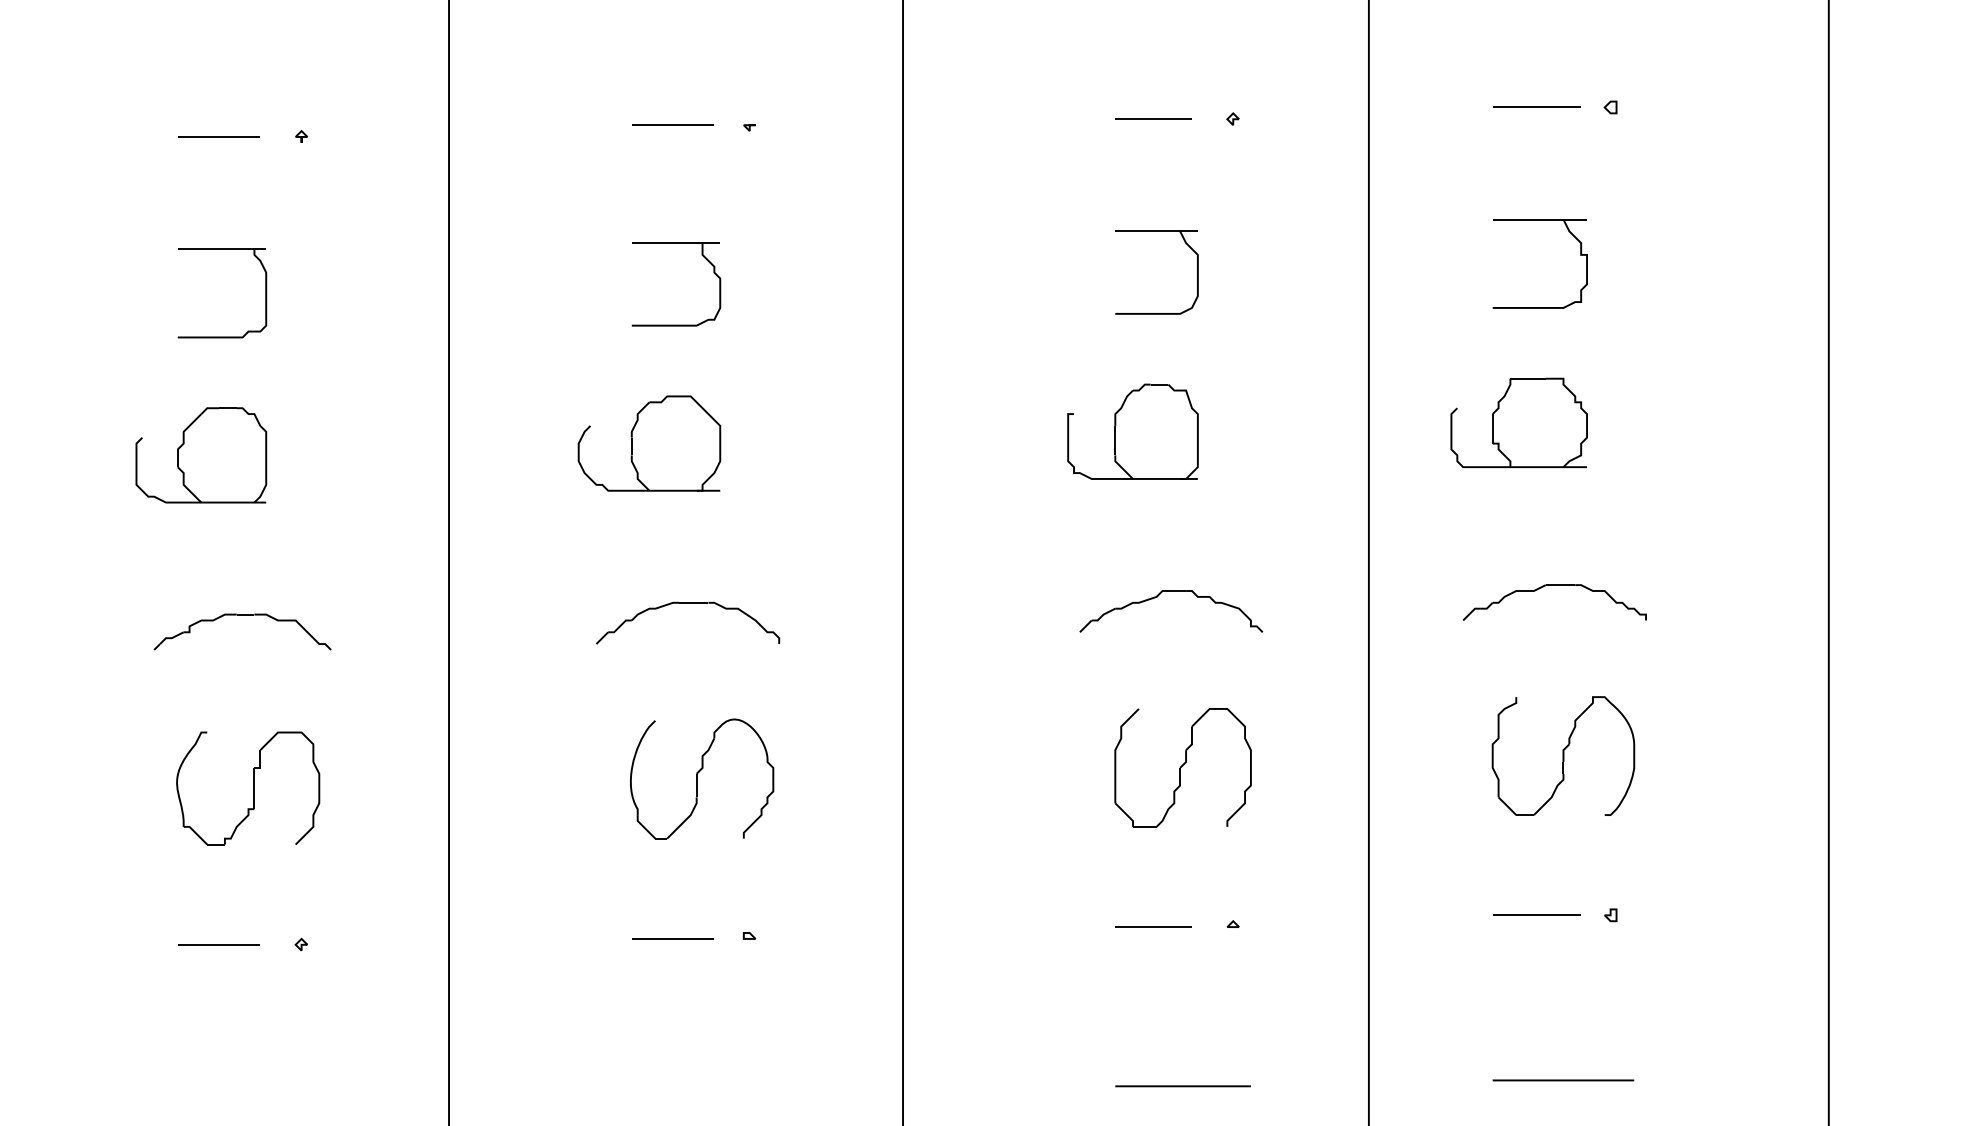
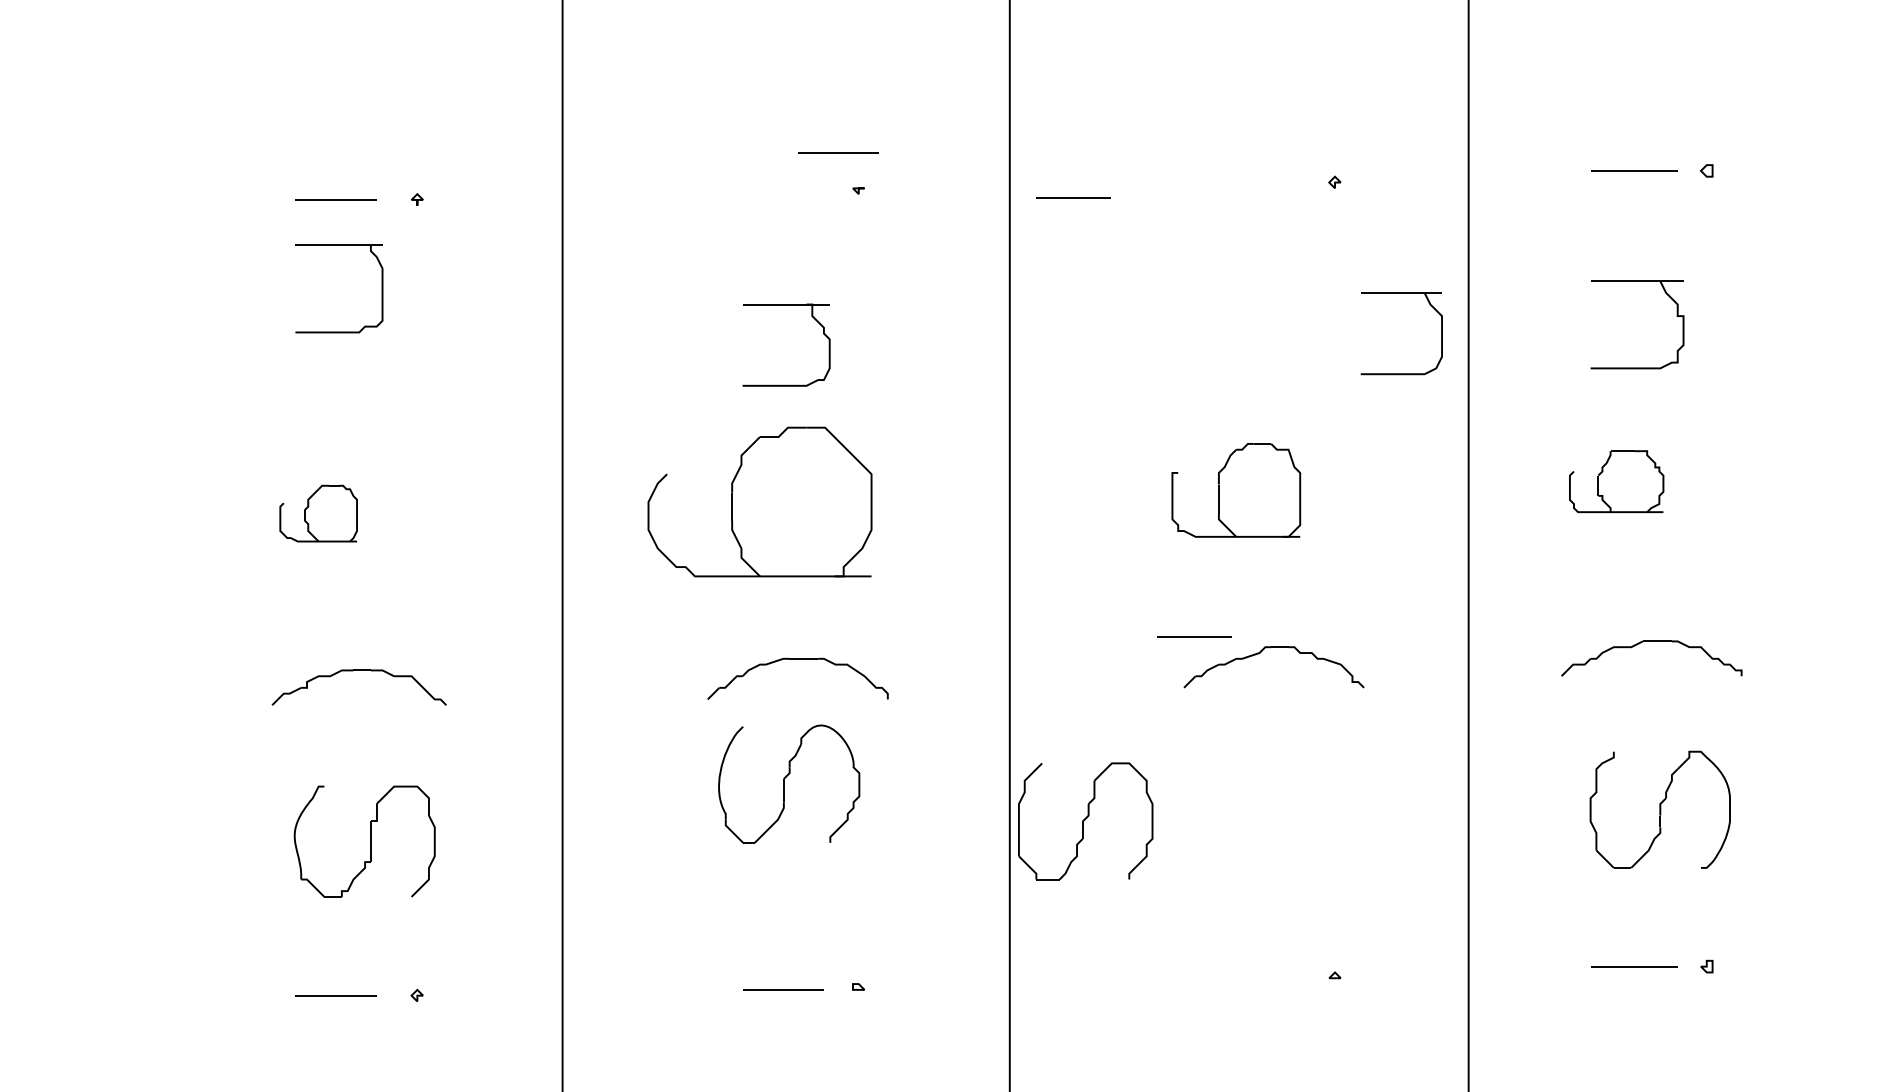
line: (1153, 118) -> (1073, 197), moved
line: (672, 124) -> (837, 152), moved
part: (1156, 231) -> (1401, 293), moved
part: (265, 293) -> (381, 289), moved
part: (1518, 422) -> (1616, 481), size x0.7
part: (649, 443) -> (760, 501), size x1.6
part: (201, 455) -> (318, 513), size x0.6
part: (1182, 767) -> (1085, 821), moved
part: (702, 778) -> (789, 783), moved
line: (1153, 926) -> (1194, 636), moved

